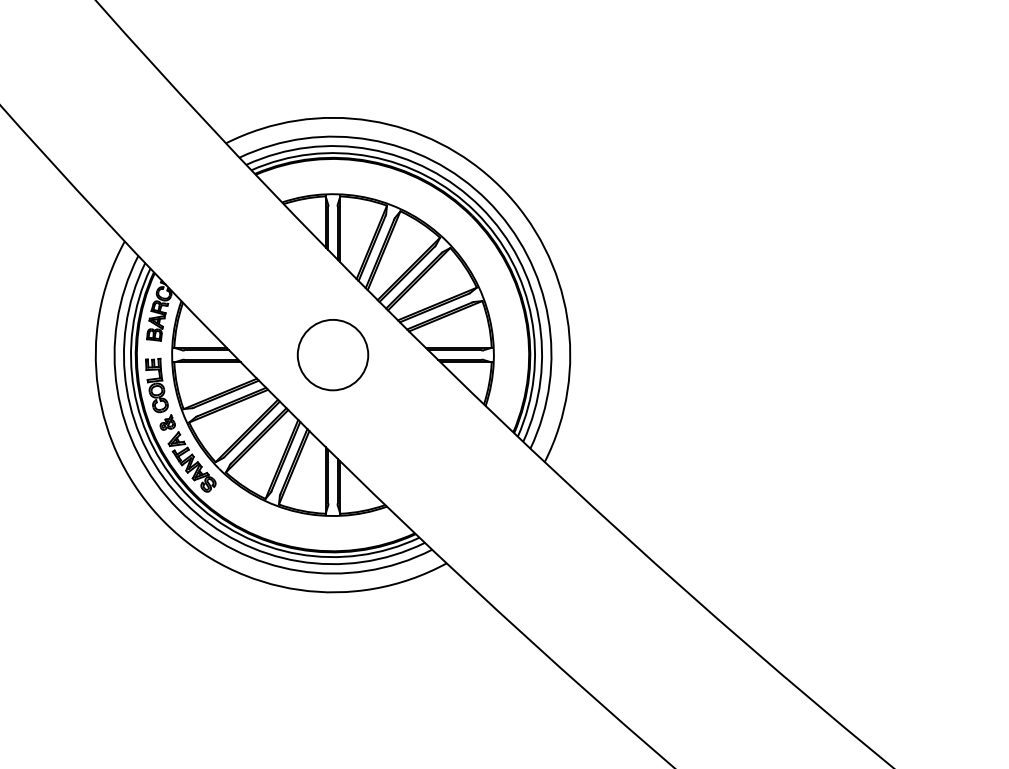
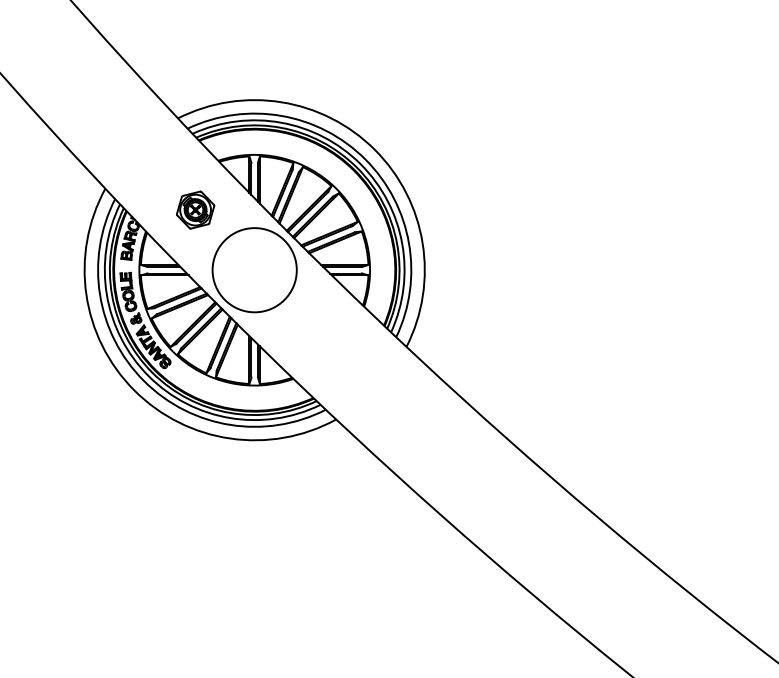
part: (250, 270) -> (195, 209), added
circle: (332, 355) -> (254, 270), size x1.67

